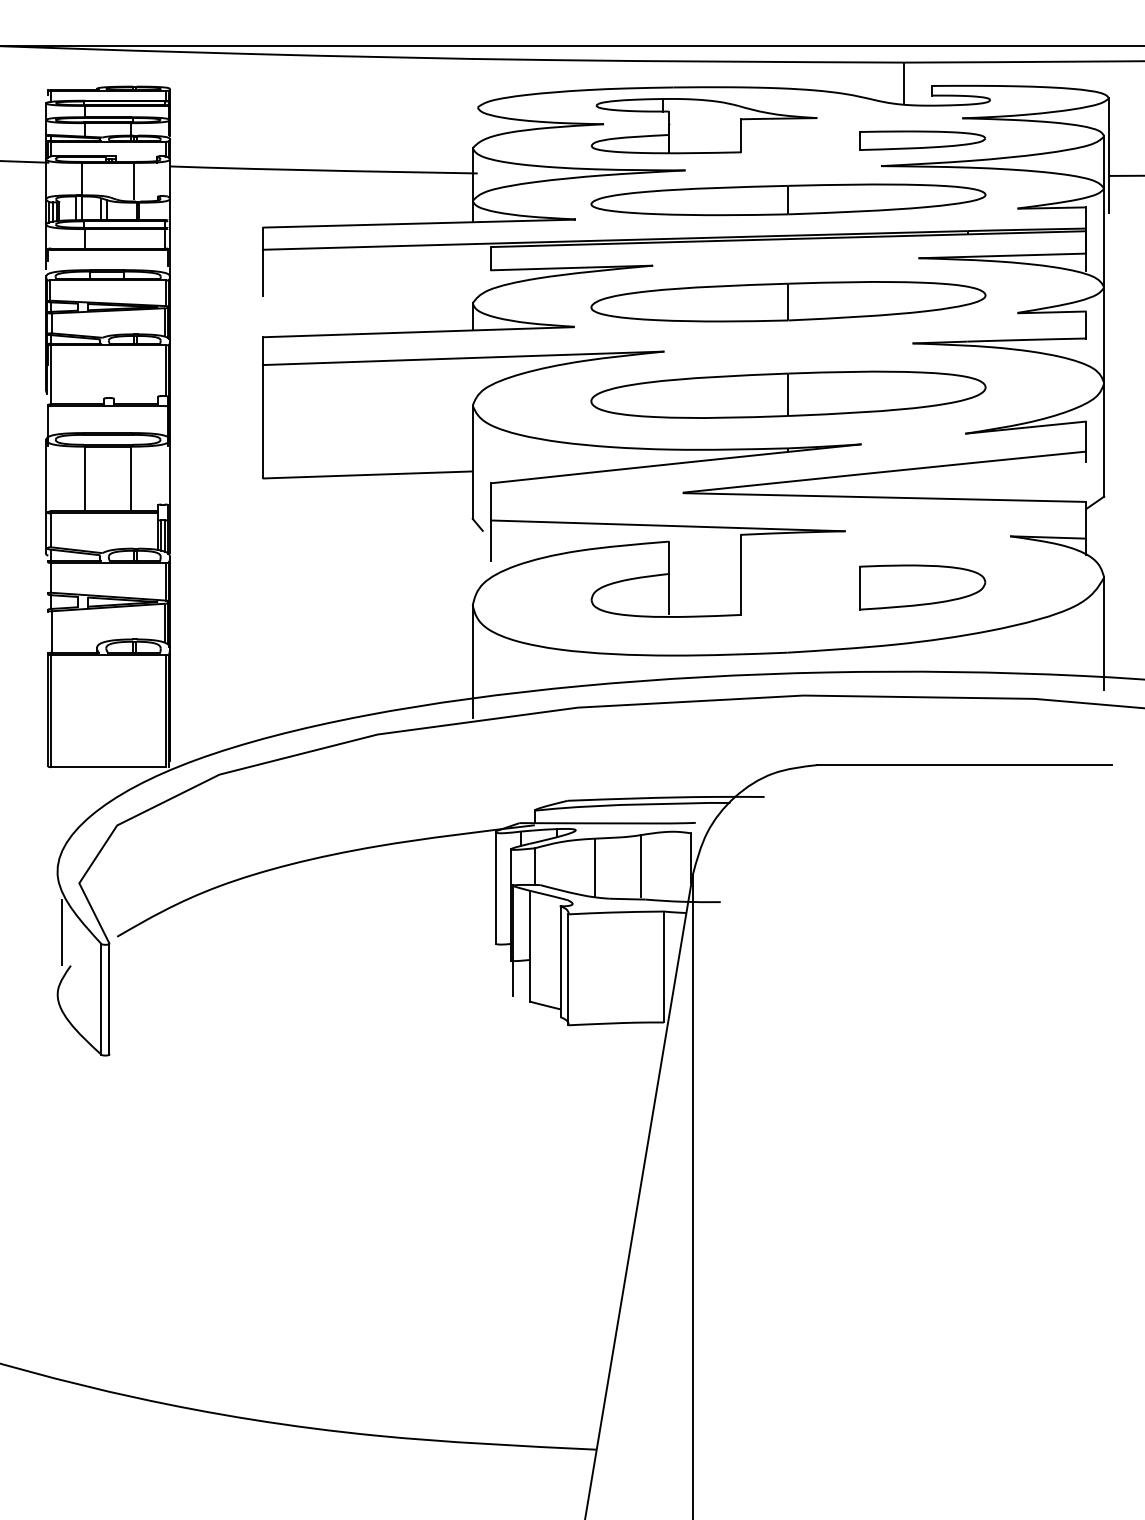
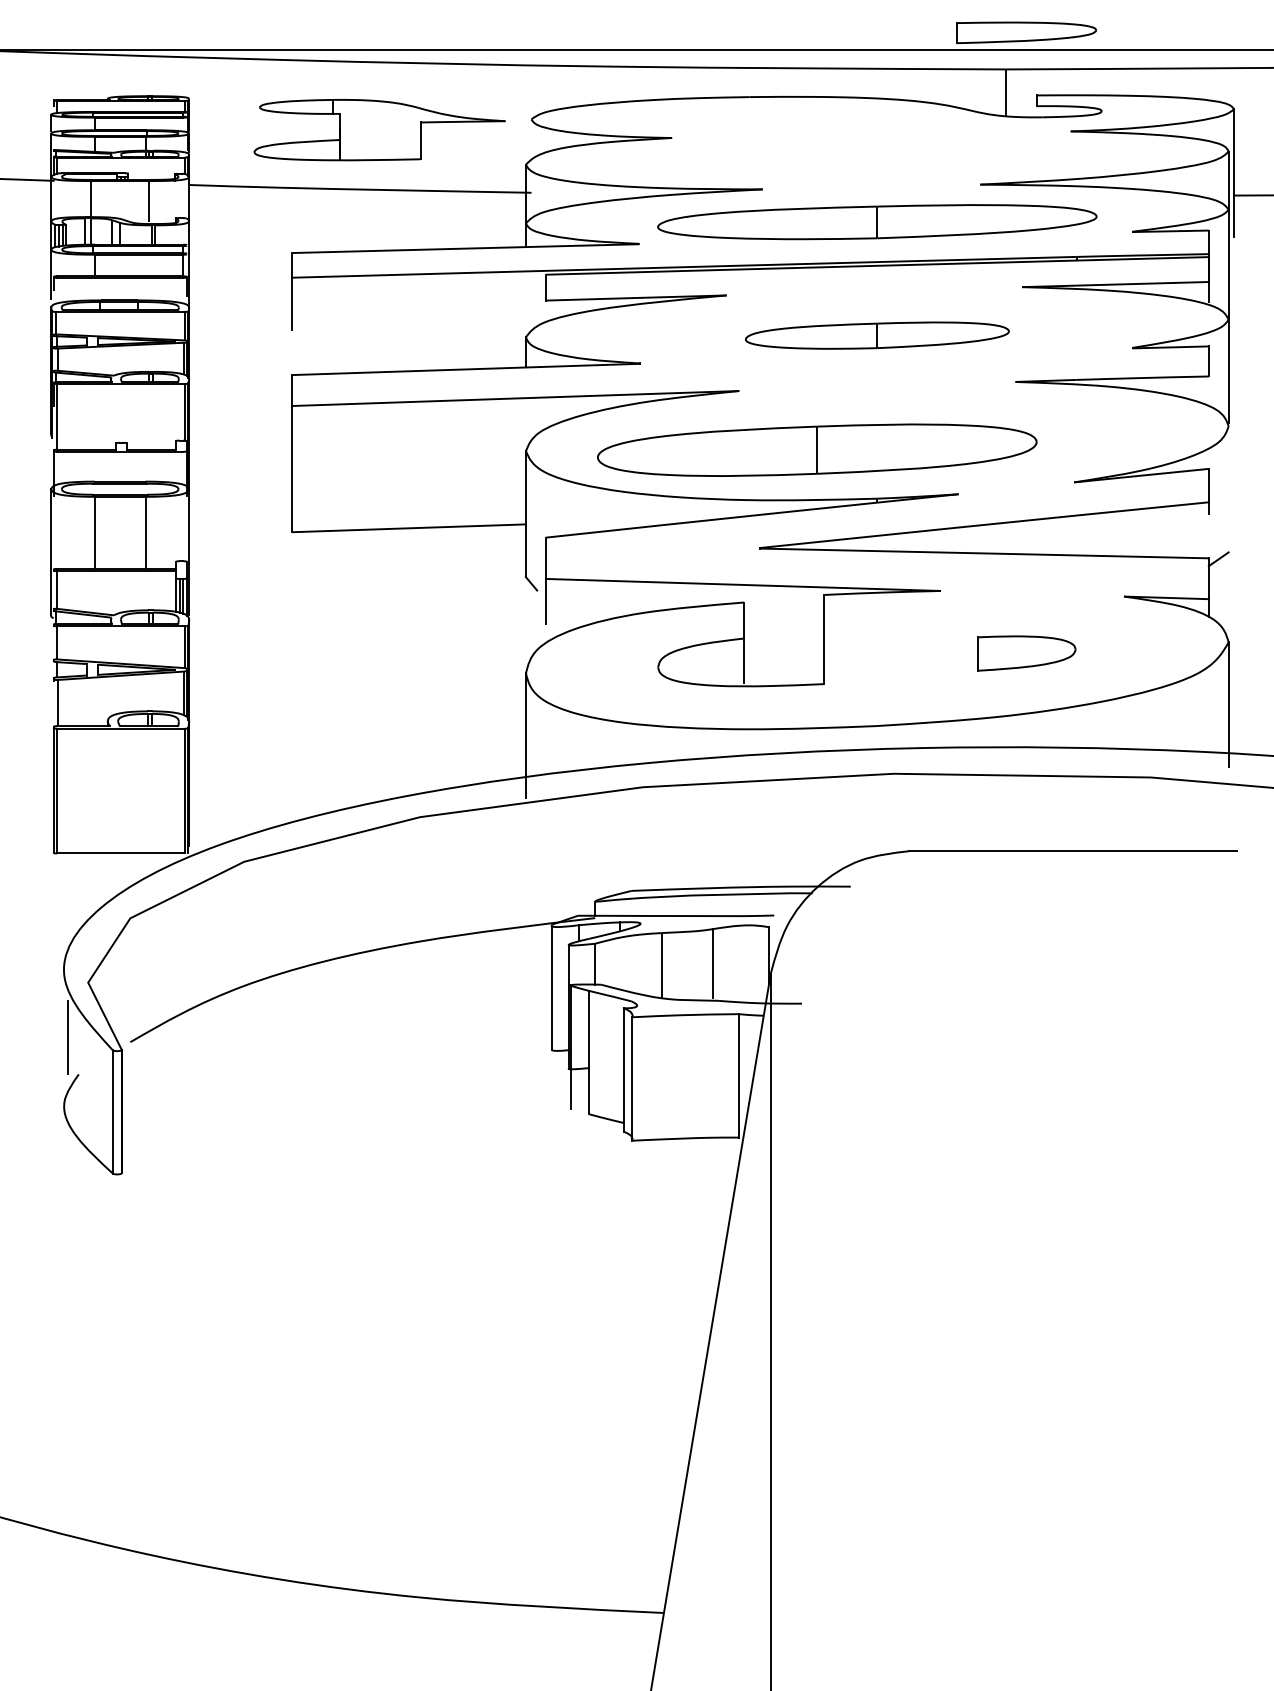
part: (703, 126) -> (378, 130), moved
part: (922, 140) -> (1026, 32), moved
part: (788, 301) -> (877, 335), size x0.6
part: (788, 394) -> (817, 449), moved
line: (1104, 439) -> (1229, 488), removed
part: (922, 587) -> (1026, 653), size x0.7

